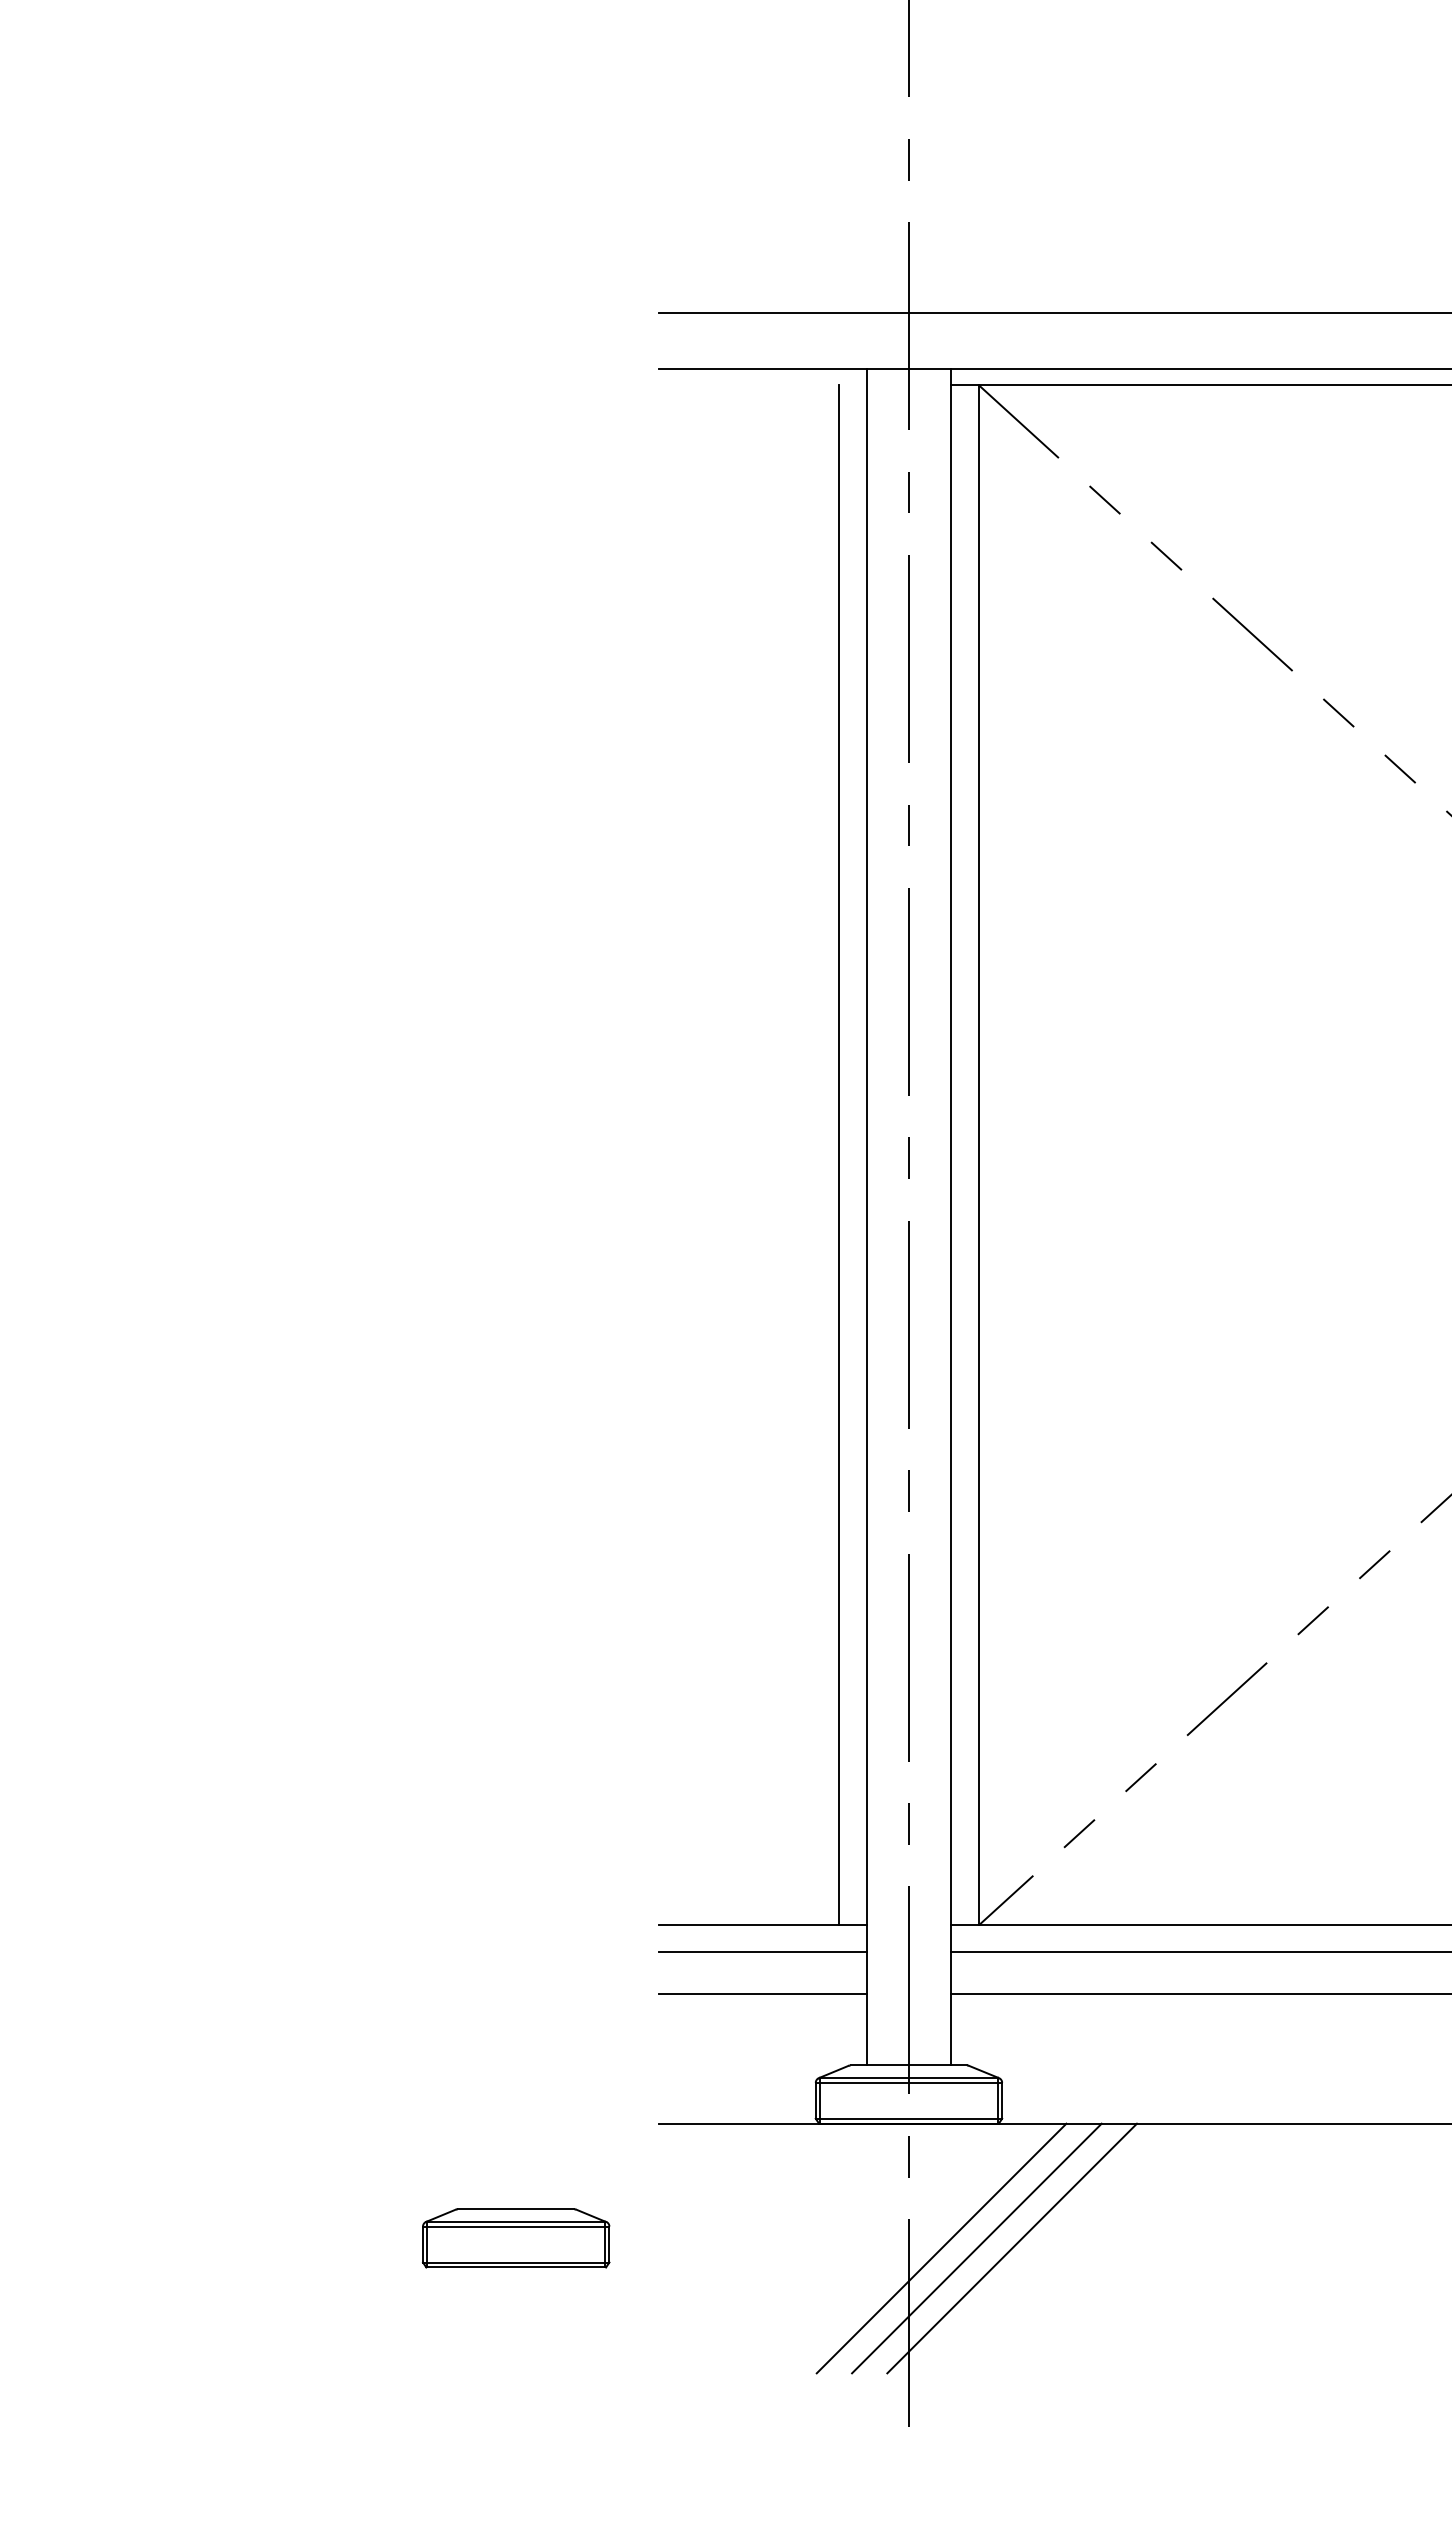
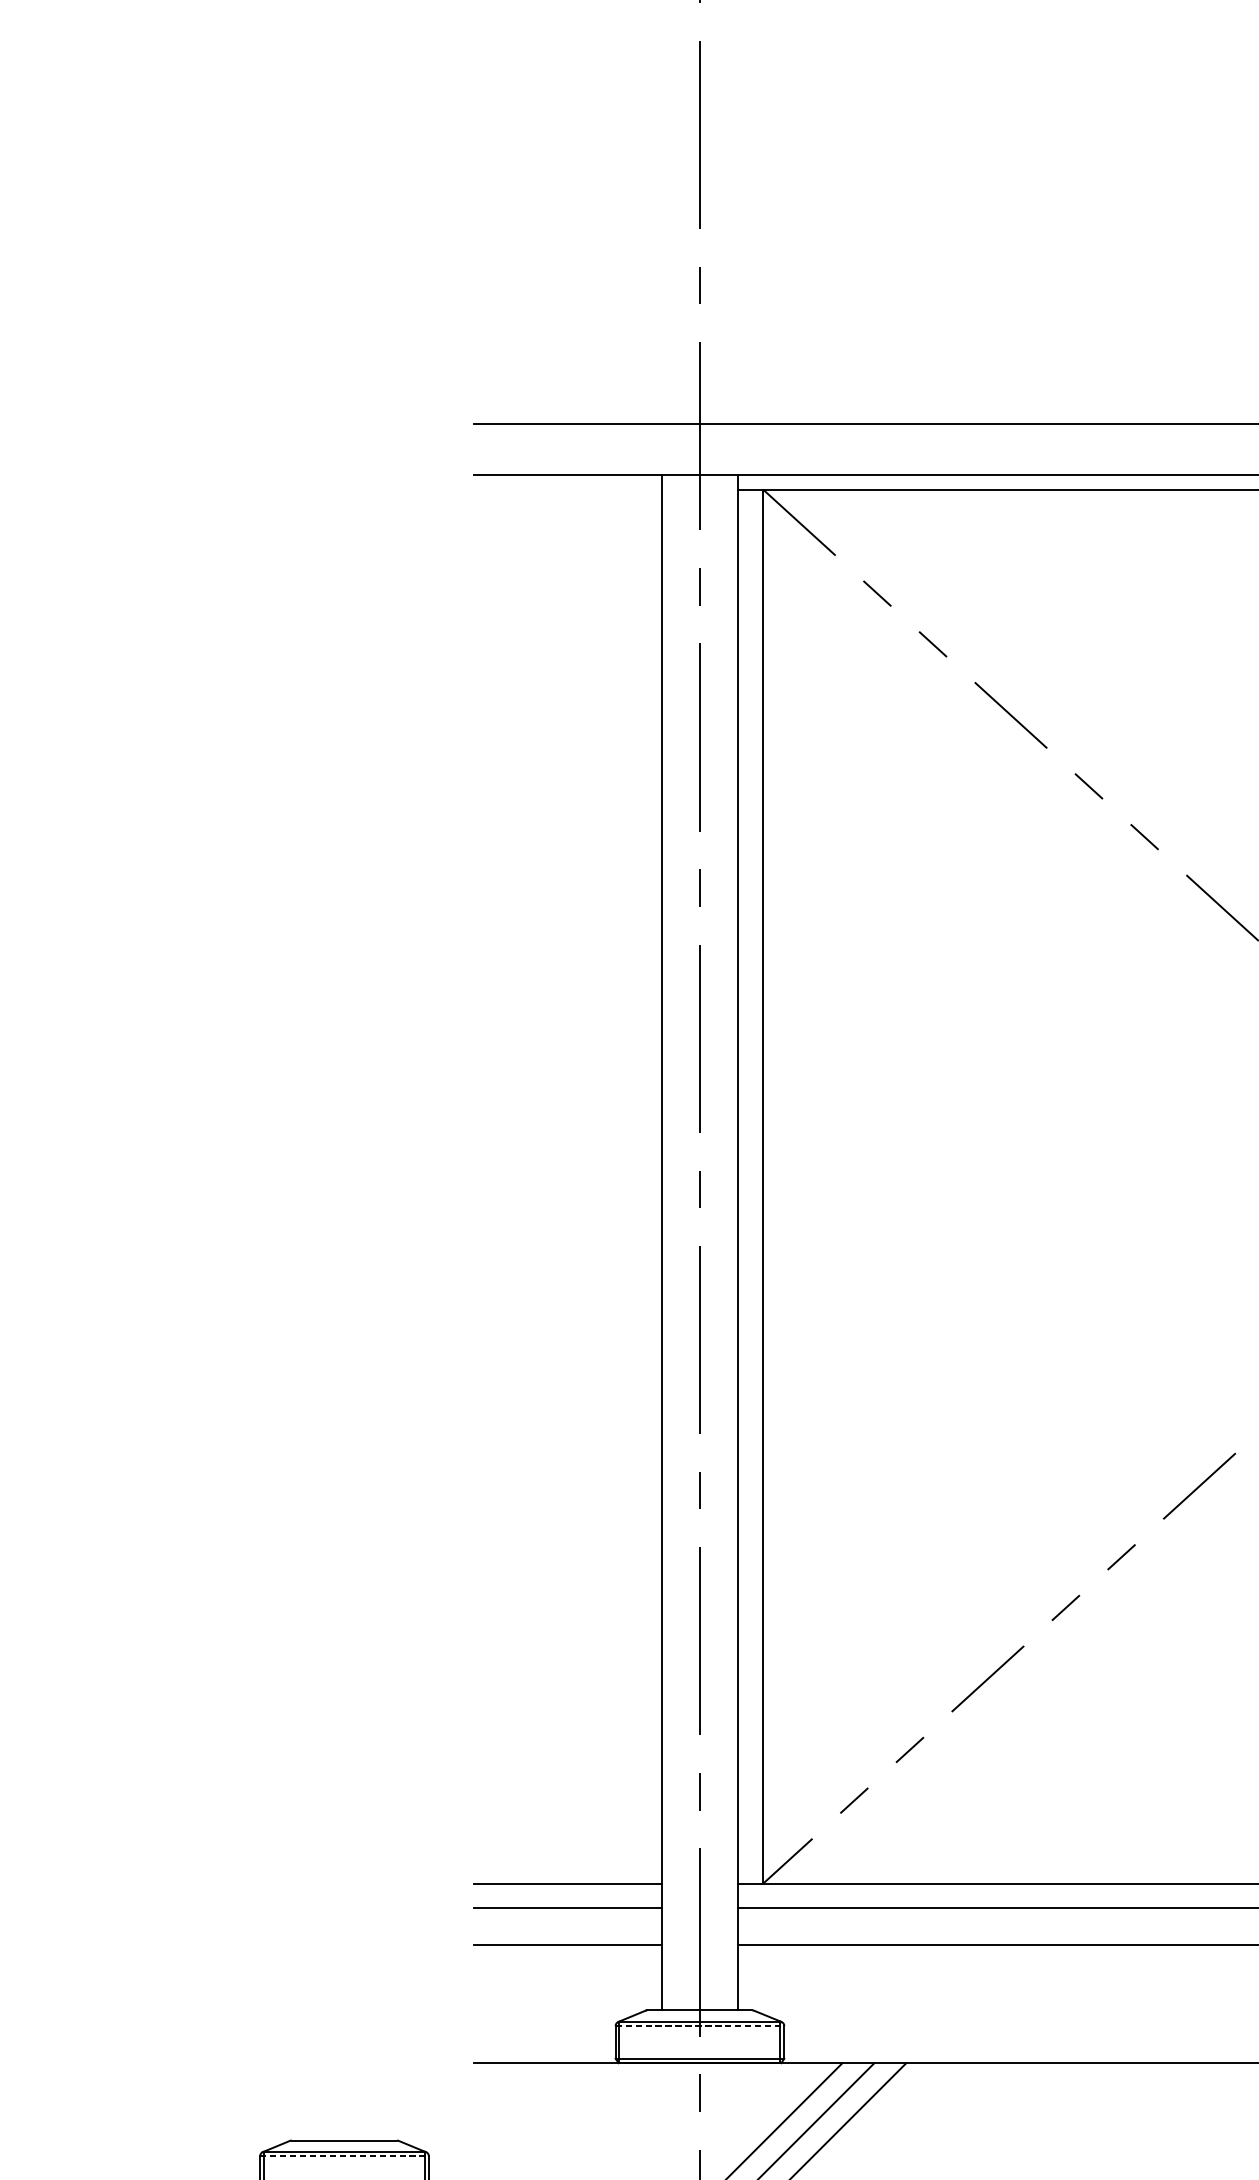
line: (839, 1155) -> (637, 1186), removed
line: (909, 2082) -> (700, 2025), solid -> dashed
line: (516, 2226) -> (344, 2156), solid -> dashed

